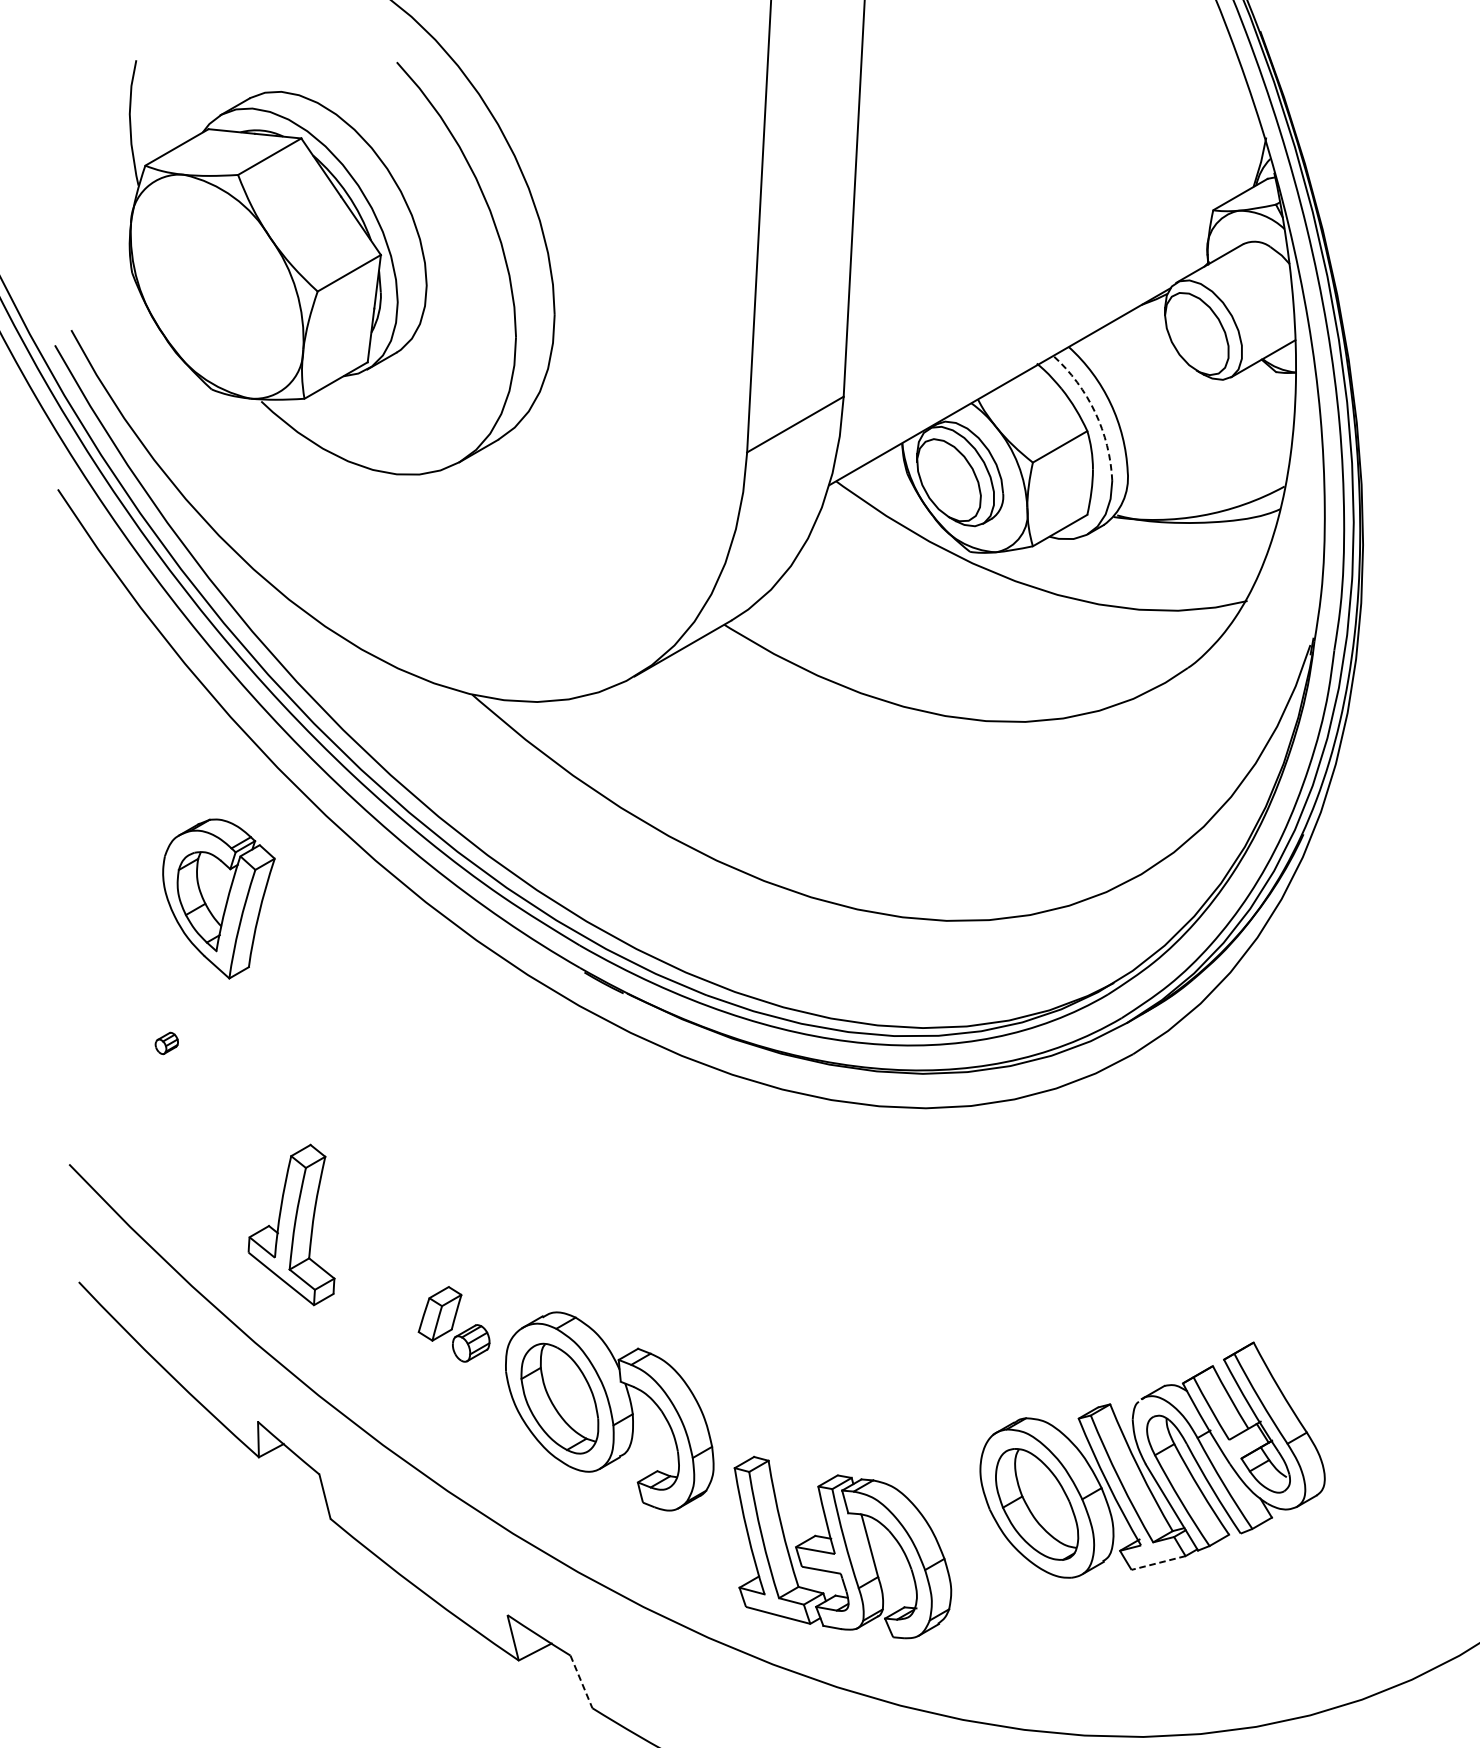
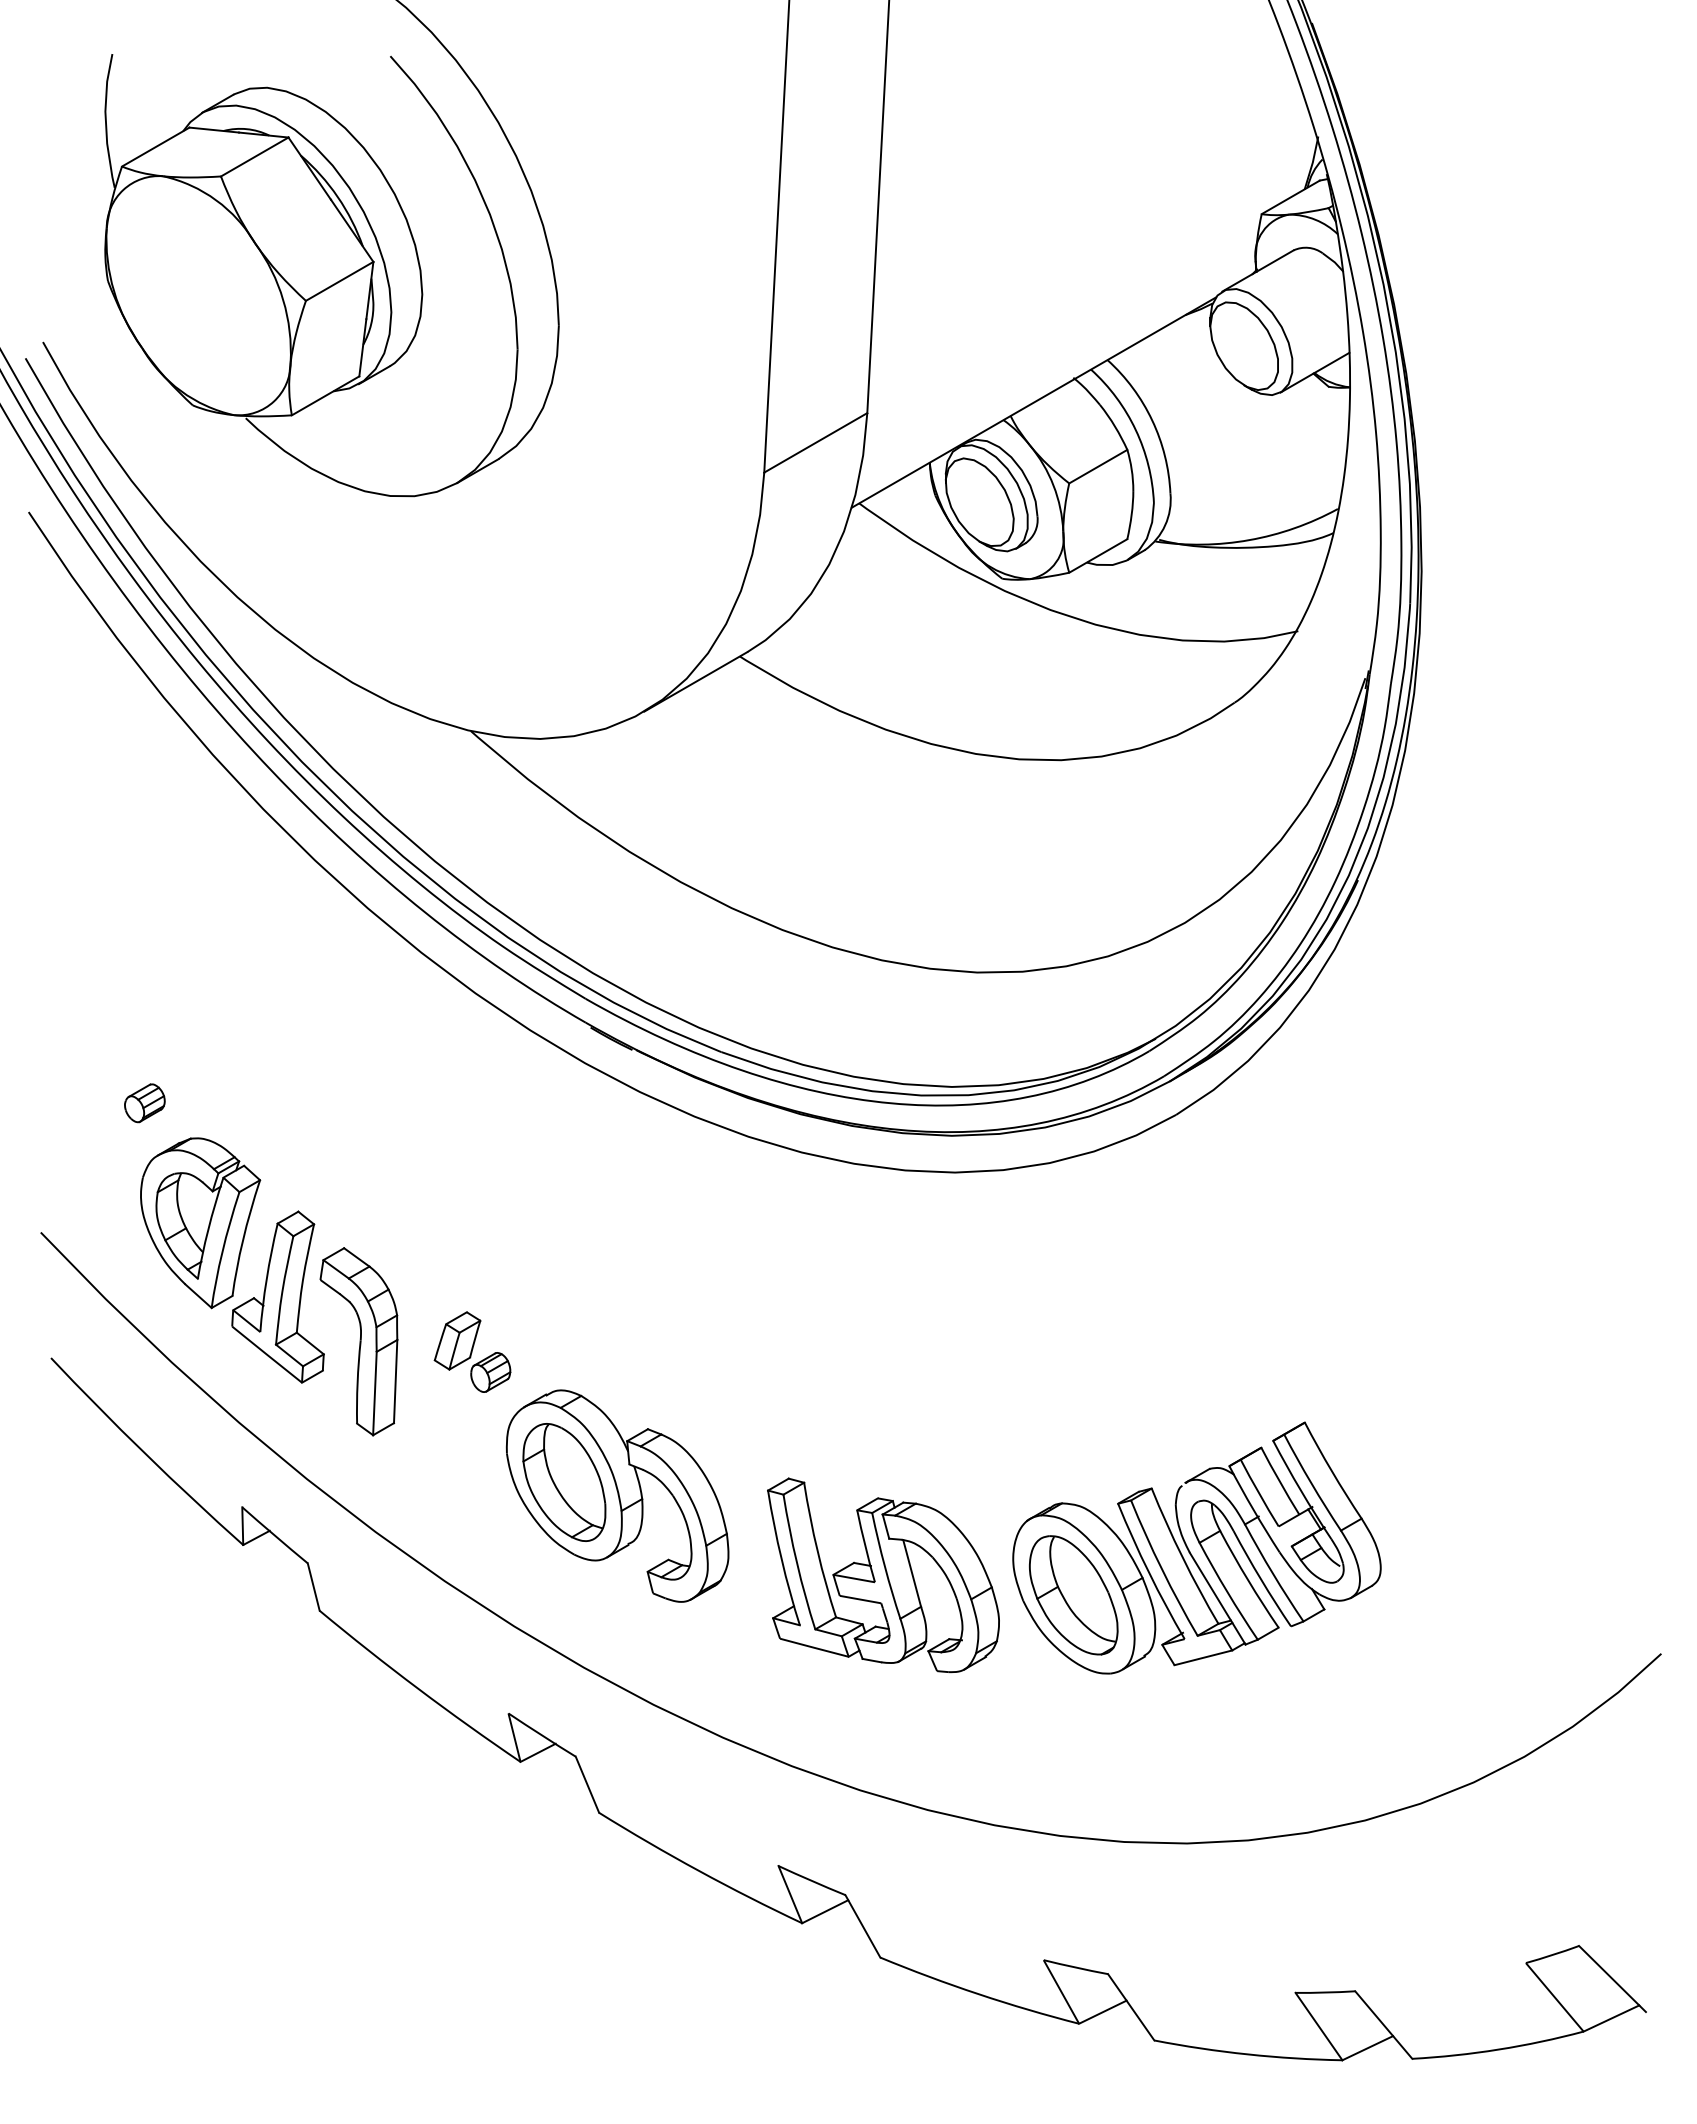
arc: (1094, 412) -> (1135, 430), dashed -> solid
part: (218, 899) -> (200, 1223), moved
part: (166, 1043) -> (144, 1103), size x1.67
part: (366, 1266) -> (358, 1341), added
part: (454, 1323) -> (472, 1351), moved
part: (842, 1547) -> (883, 1575), moved
line: (1158, 1562) -> (1203, 1657), dashed -> solid
line: (581, 1682) -> (587, 1785), dashed -> solid

